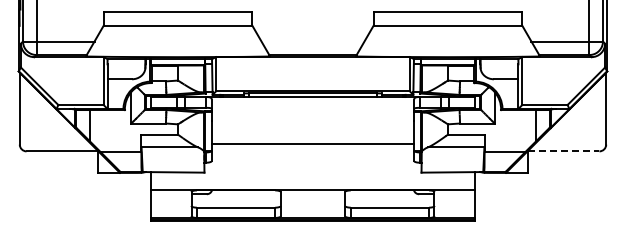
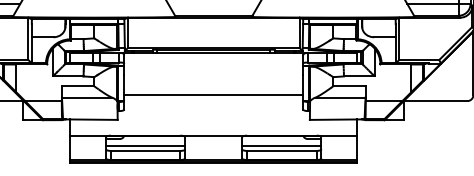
line: (563, 151) -> (435, 101), dashed -> solid
line: (235, 202) -> (145, 146), added
line: (389, 202) -> (281, 146), added

